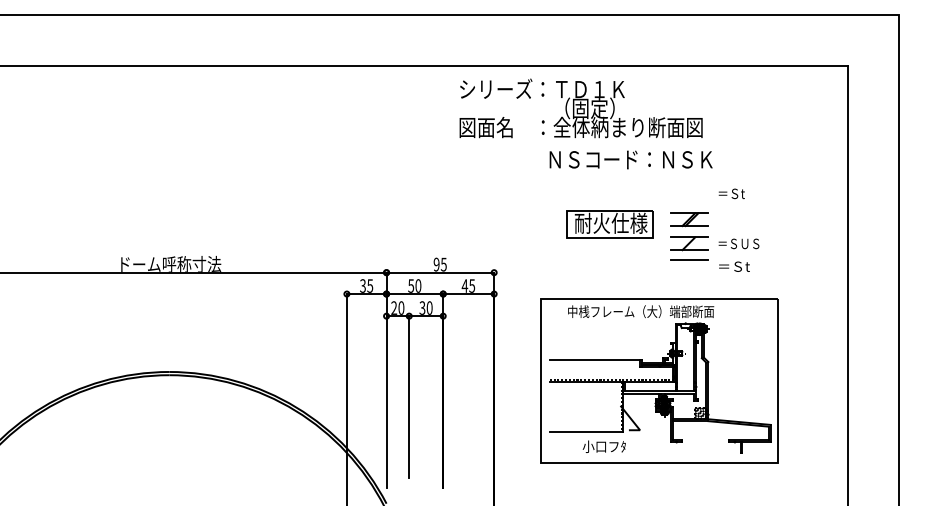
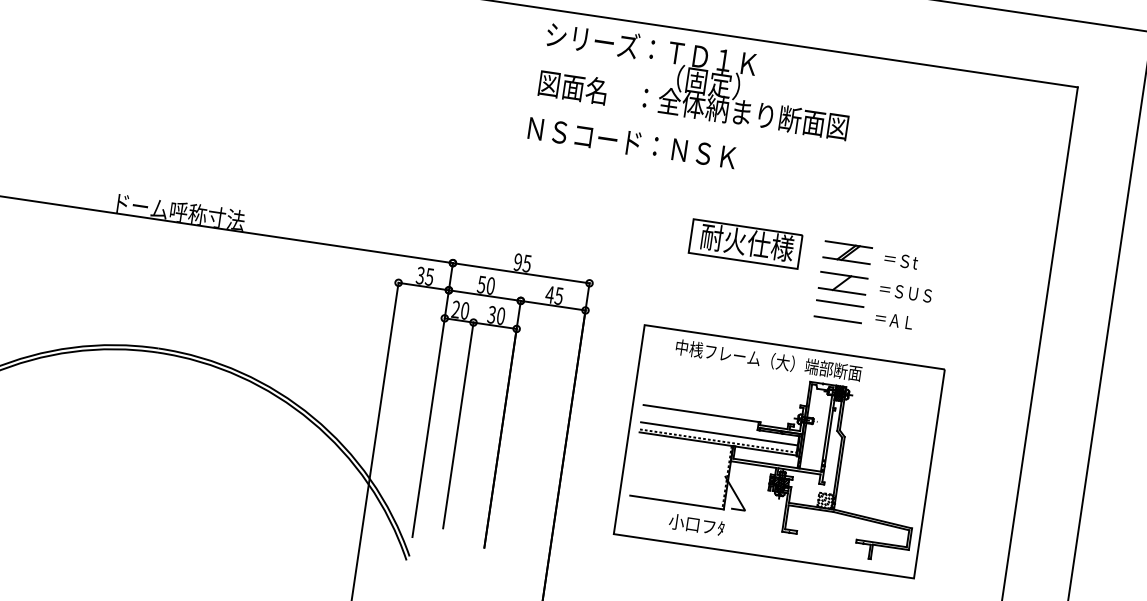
text: (580, 108) -> (696, 80), moved
text: (630, 159) -> (631, 142), moved
text: (731, 193) -> (900, 260), moved
text: (733, 266) -> (894, 320), ＝Ｓt -> ＝ＡＬ
line: (689, 272) -> (837, 319), added
line: (611, 373) -> (719, 433), added

